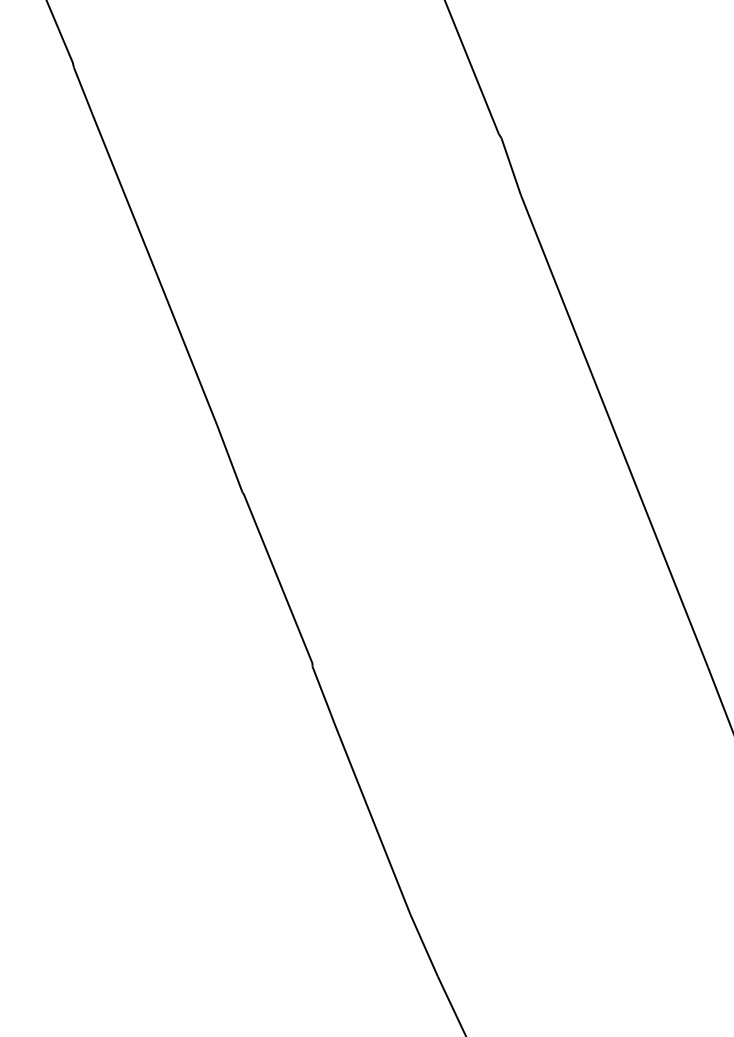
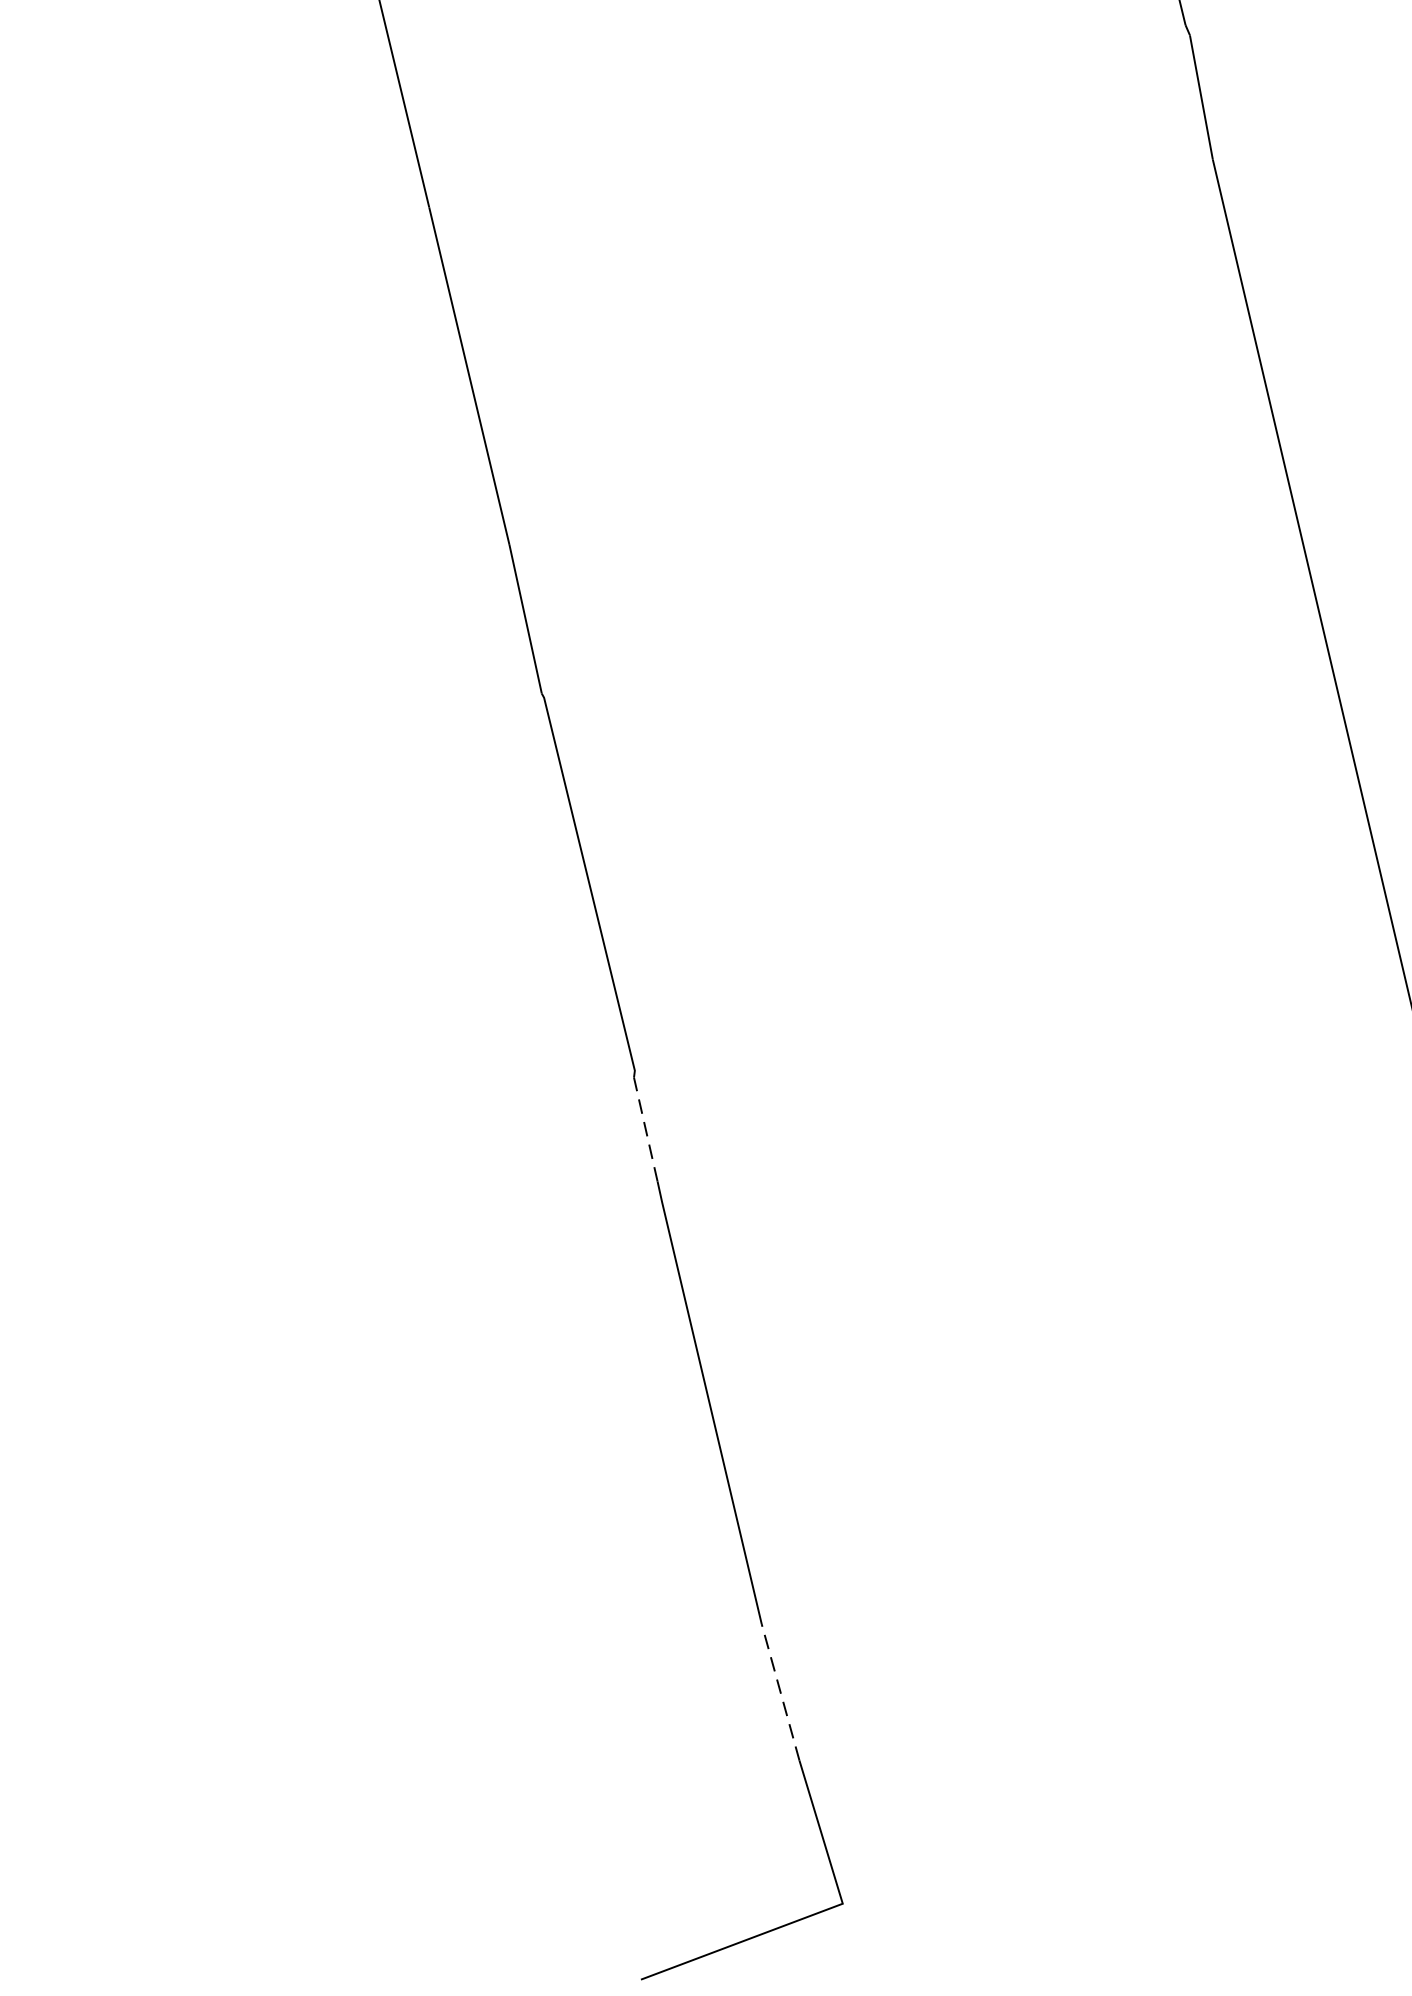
line: (321, 689) -> (645, 1127), solid -> dashed
line: (424, 945) -> (781, 1692), solid -> dashed

